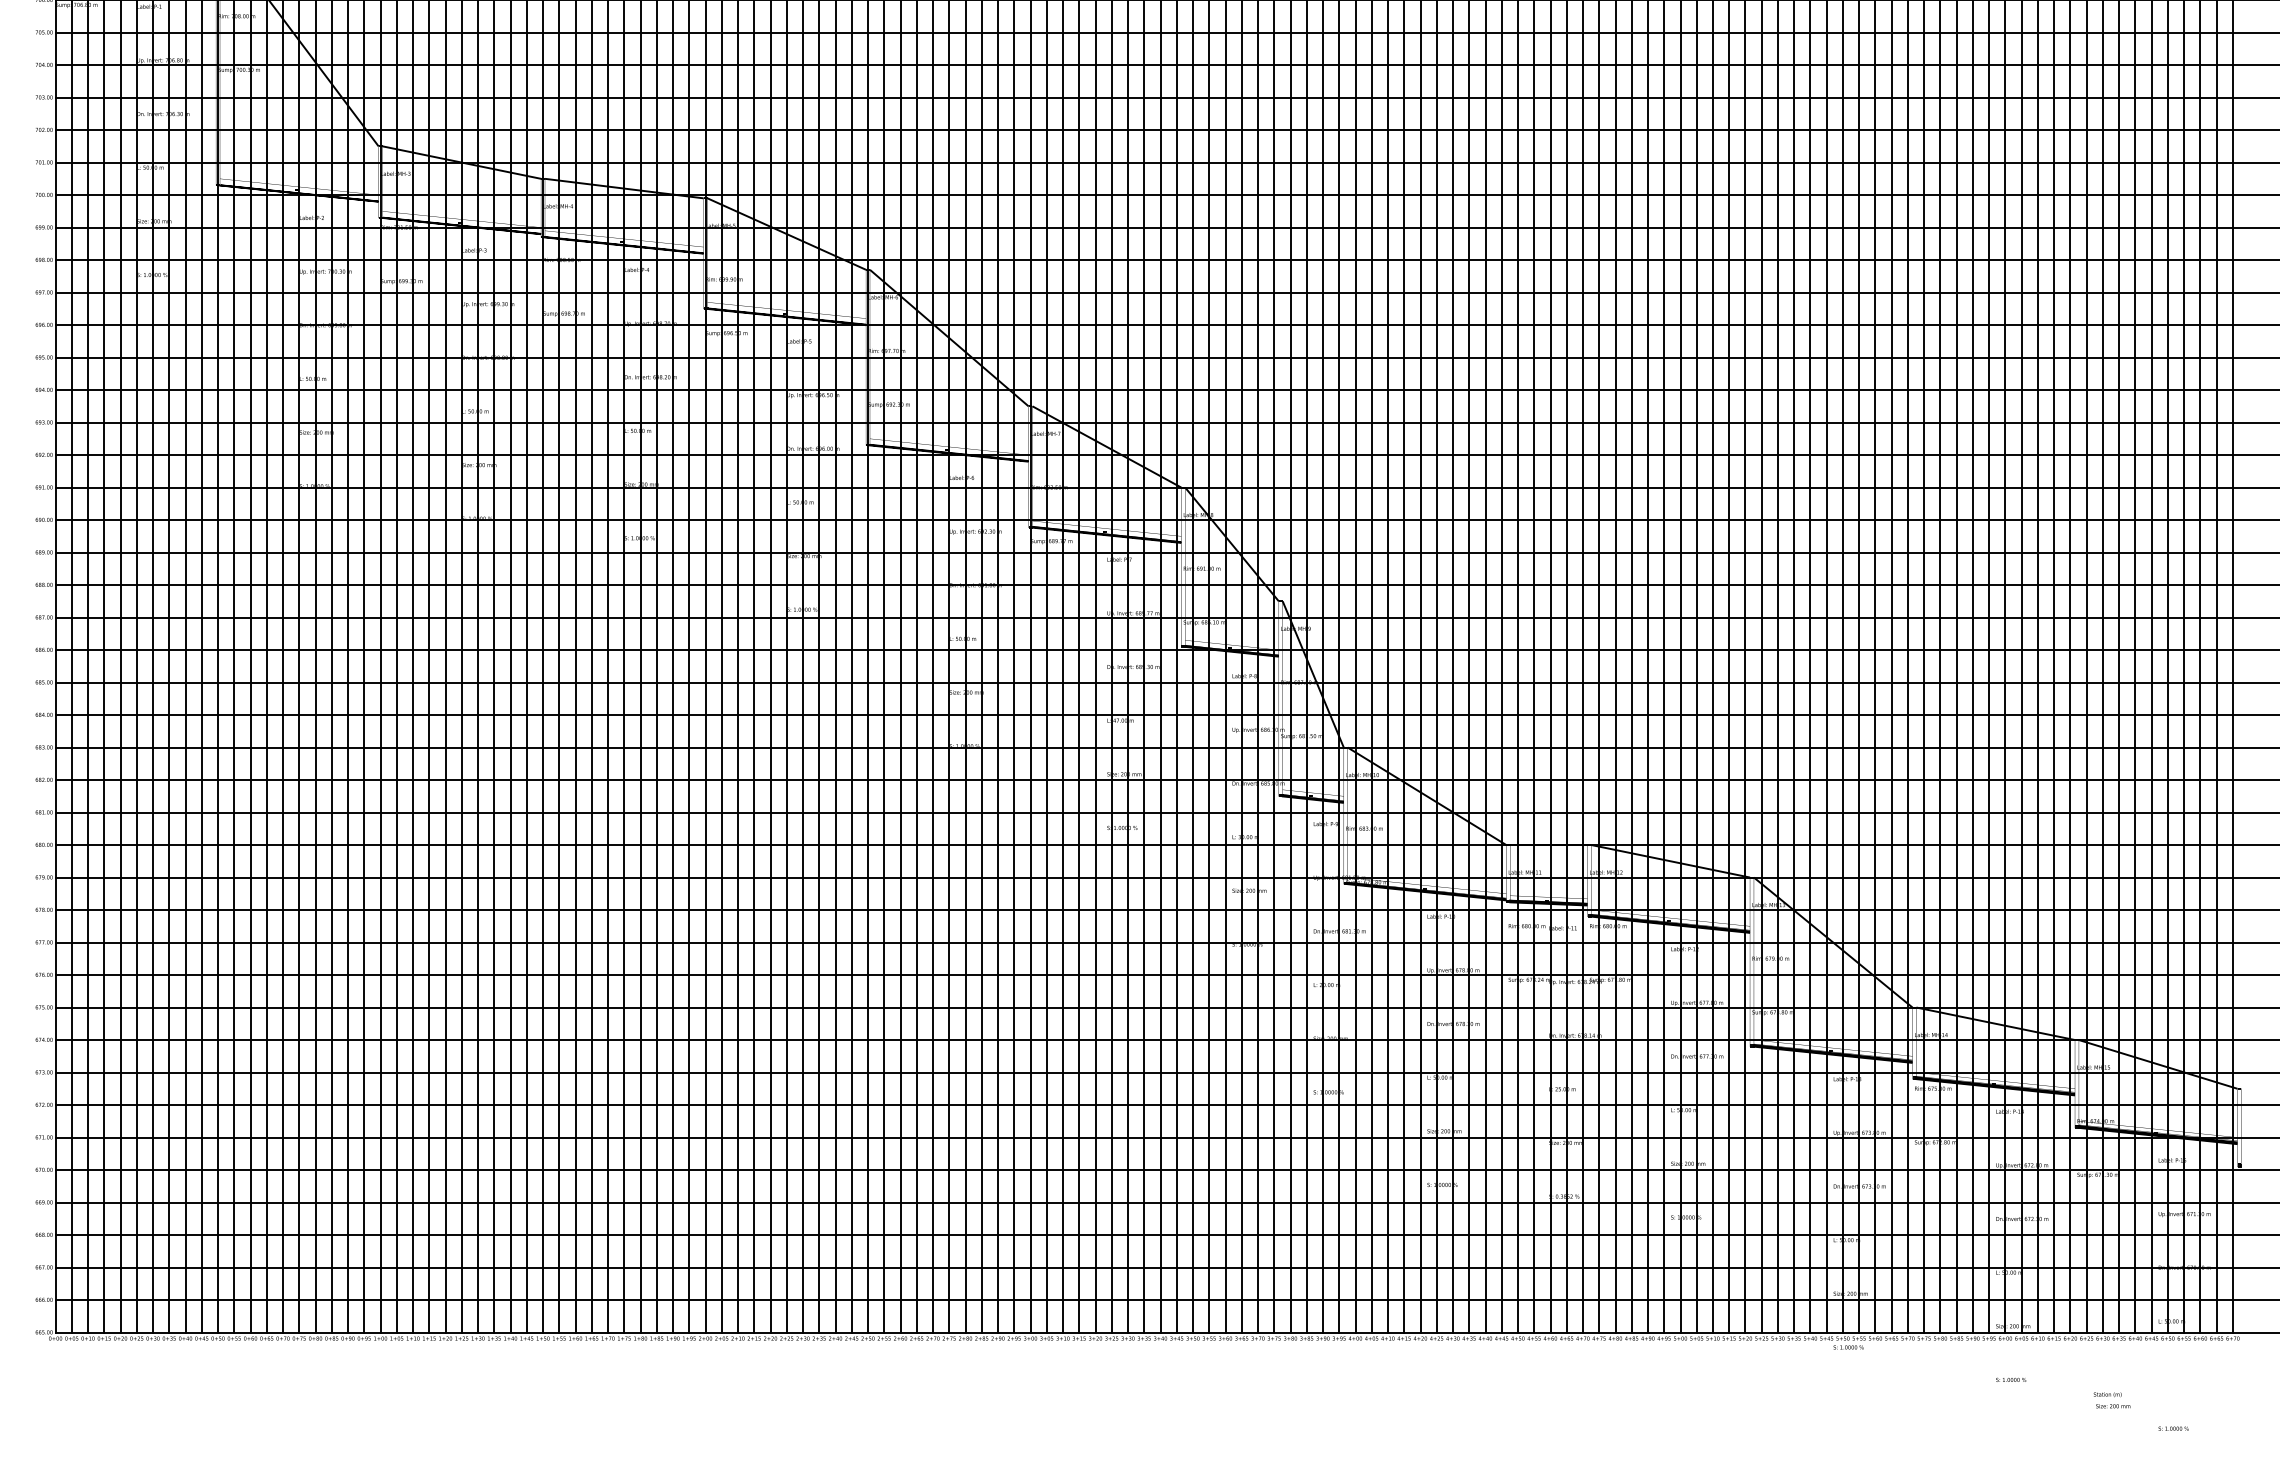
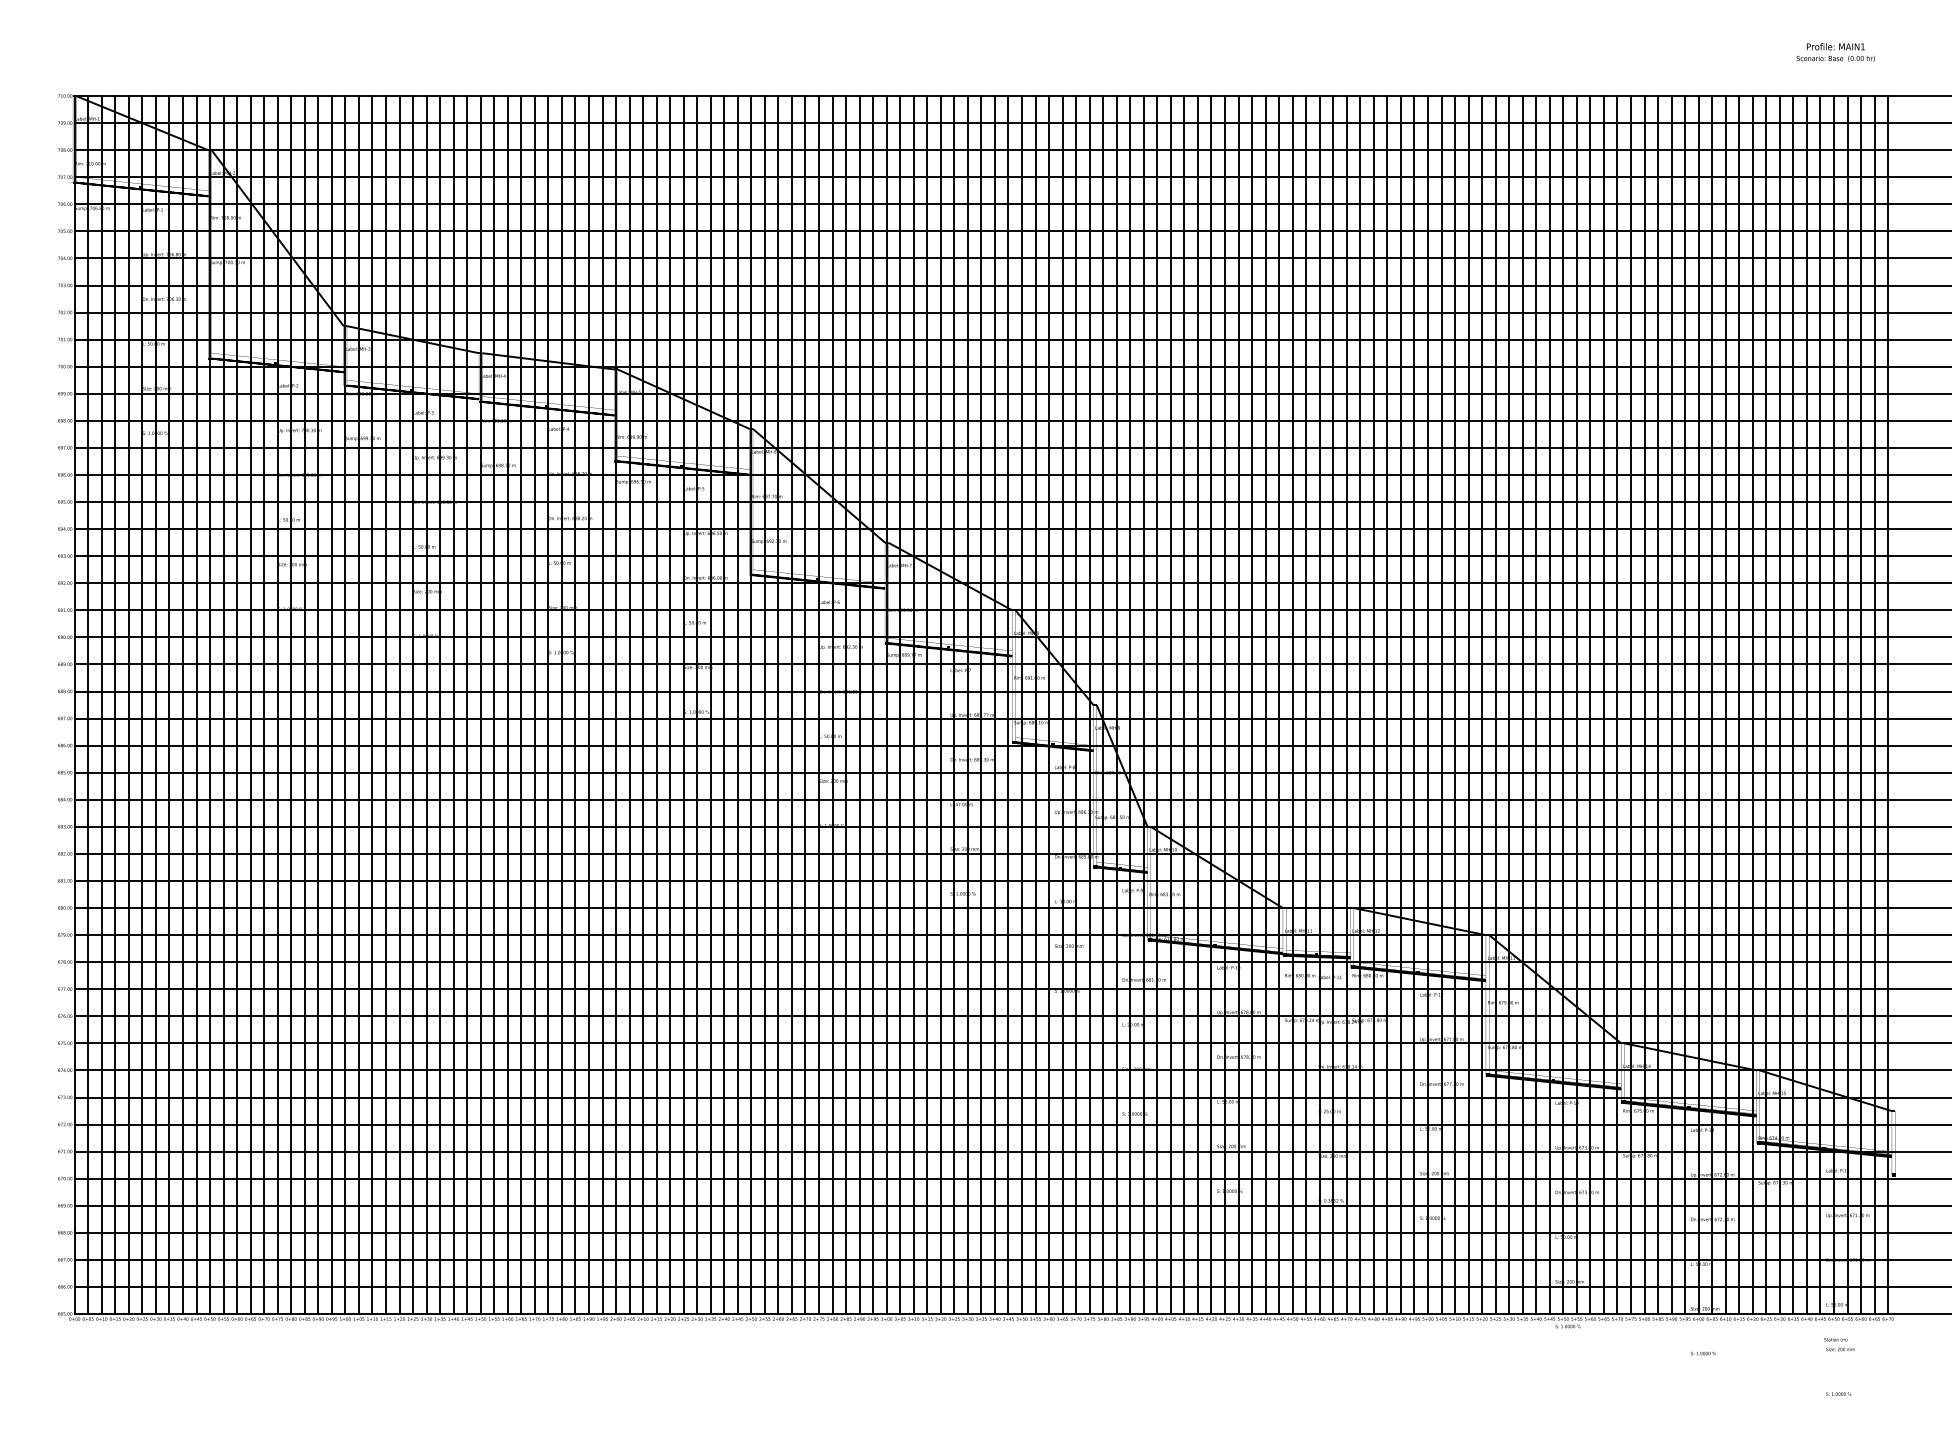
text: (2112, 1400) -> (1839, 1344), moved

